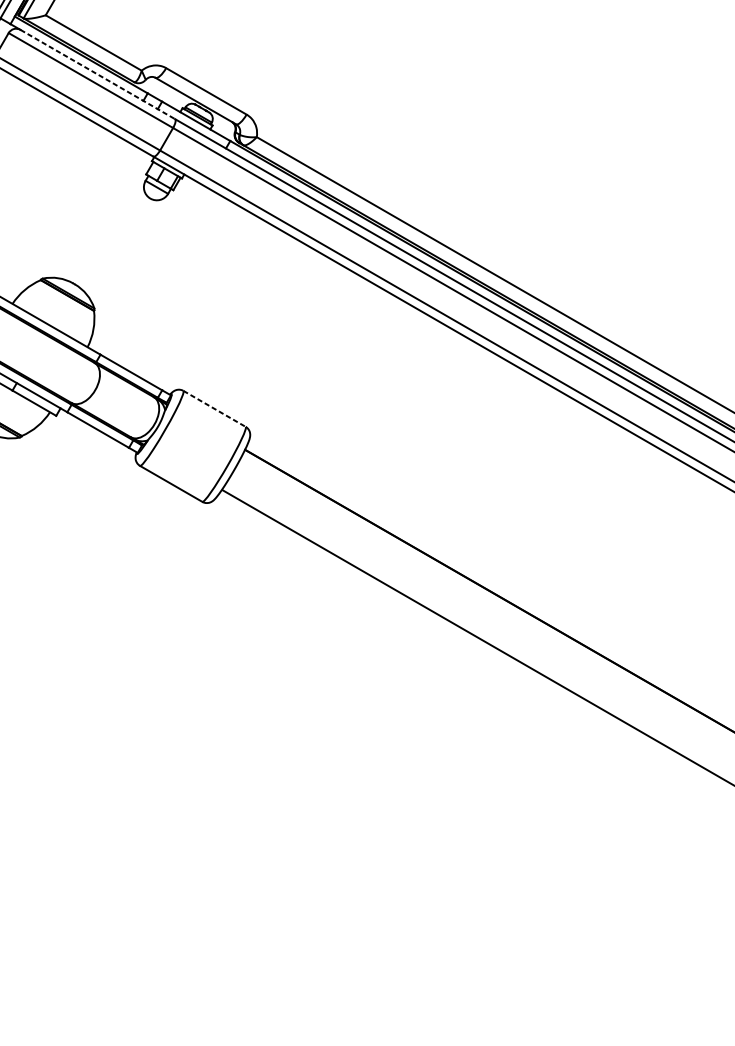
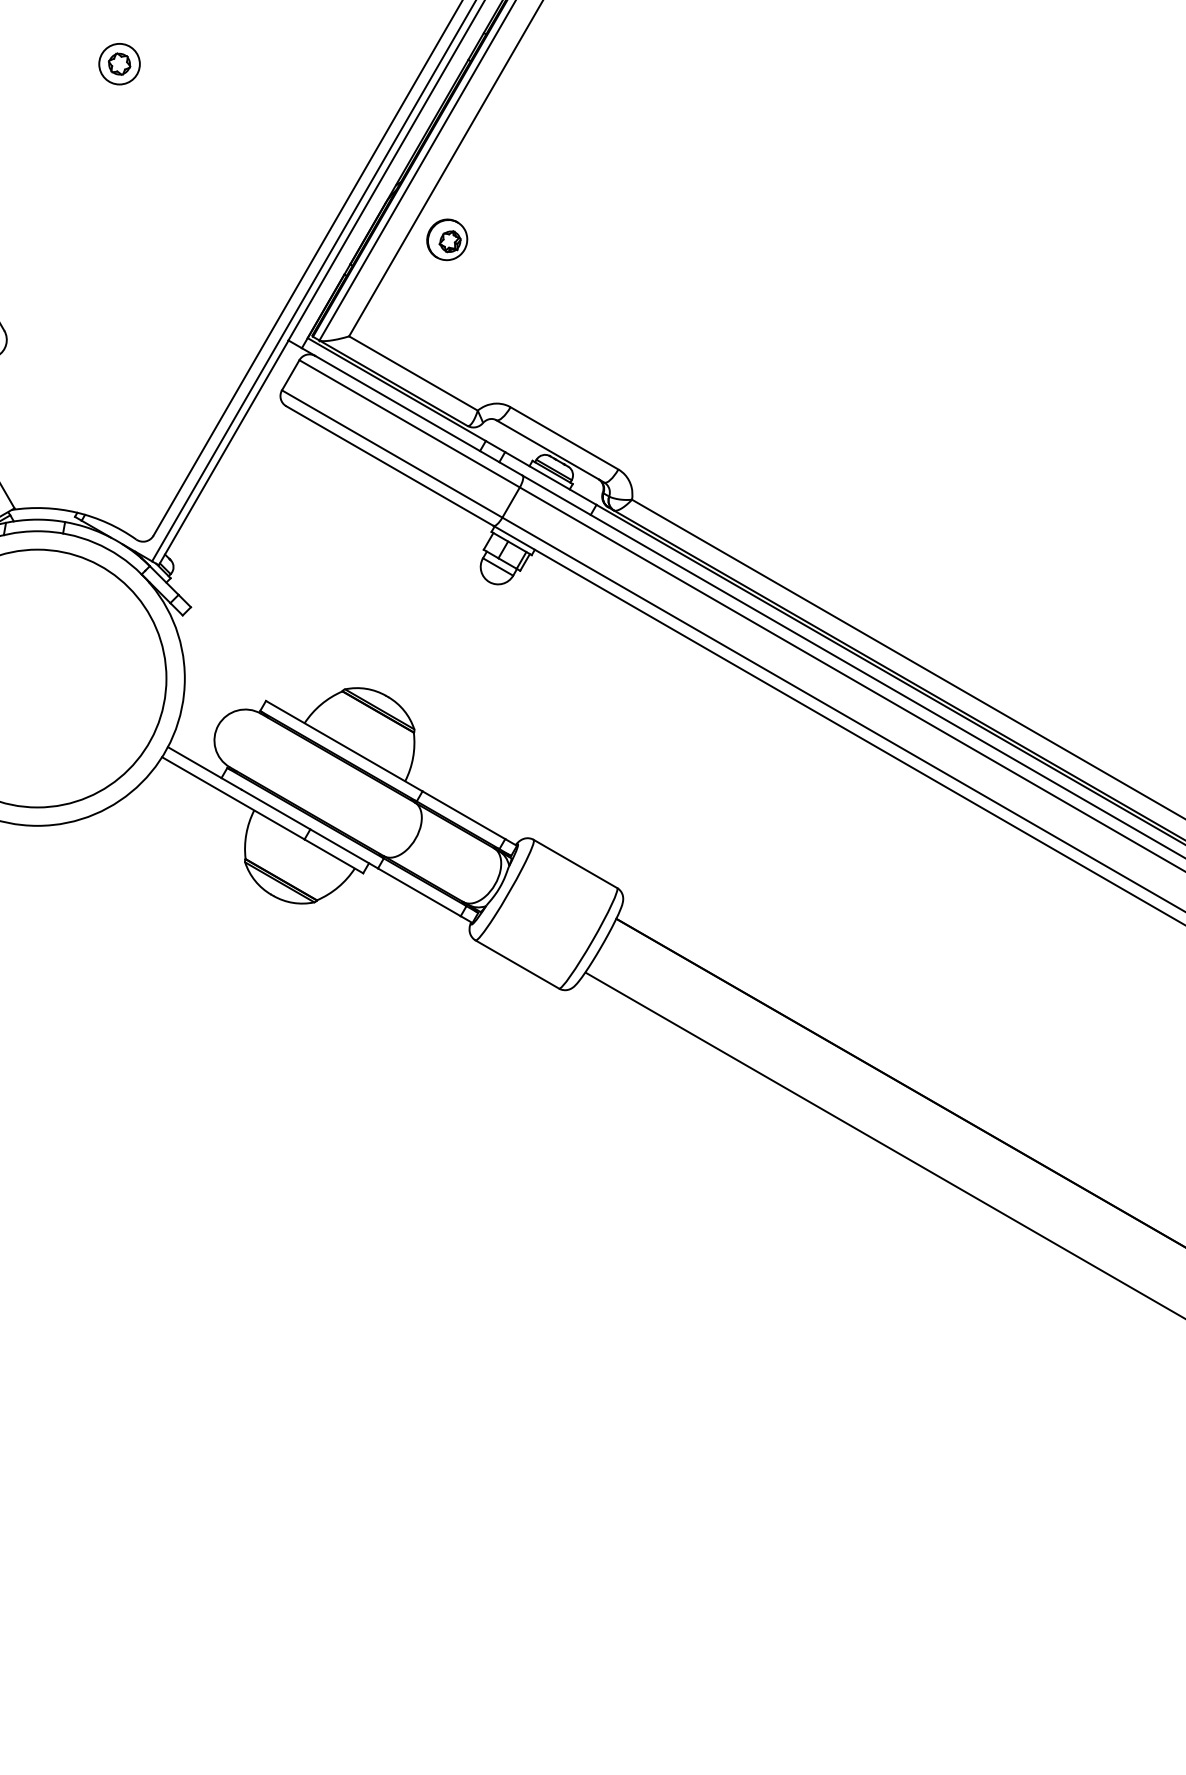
line: (97, 74) -> (418, 415), dashed -> solid
line: (214, 409) -> (575, 864), dashed -> solid

